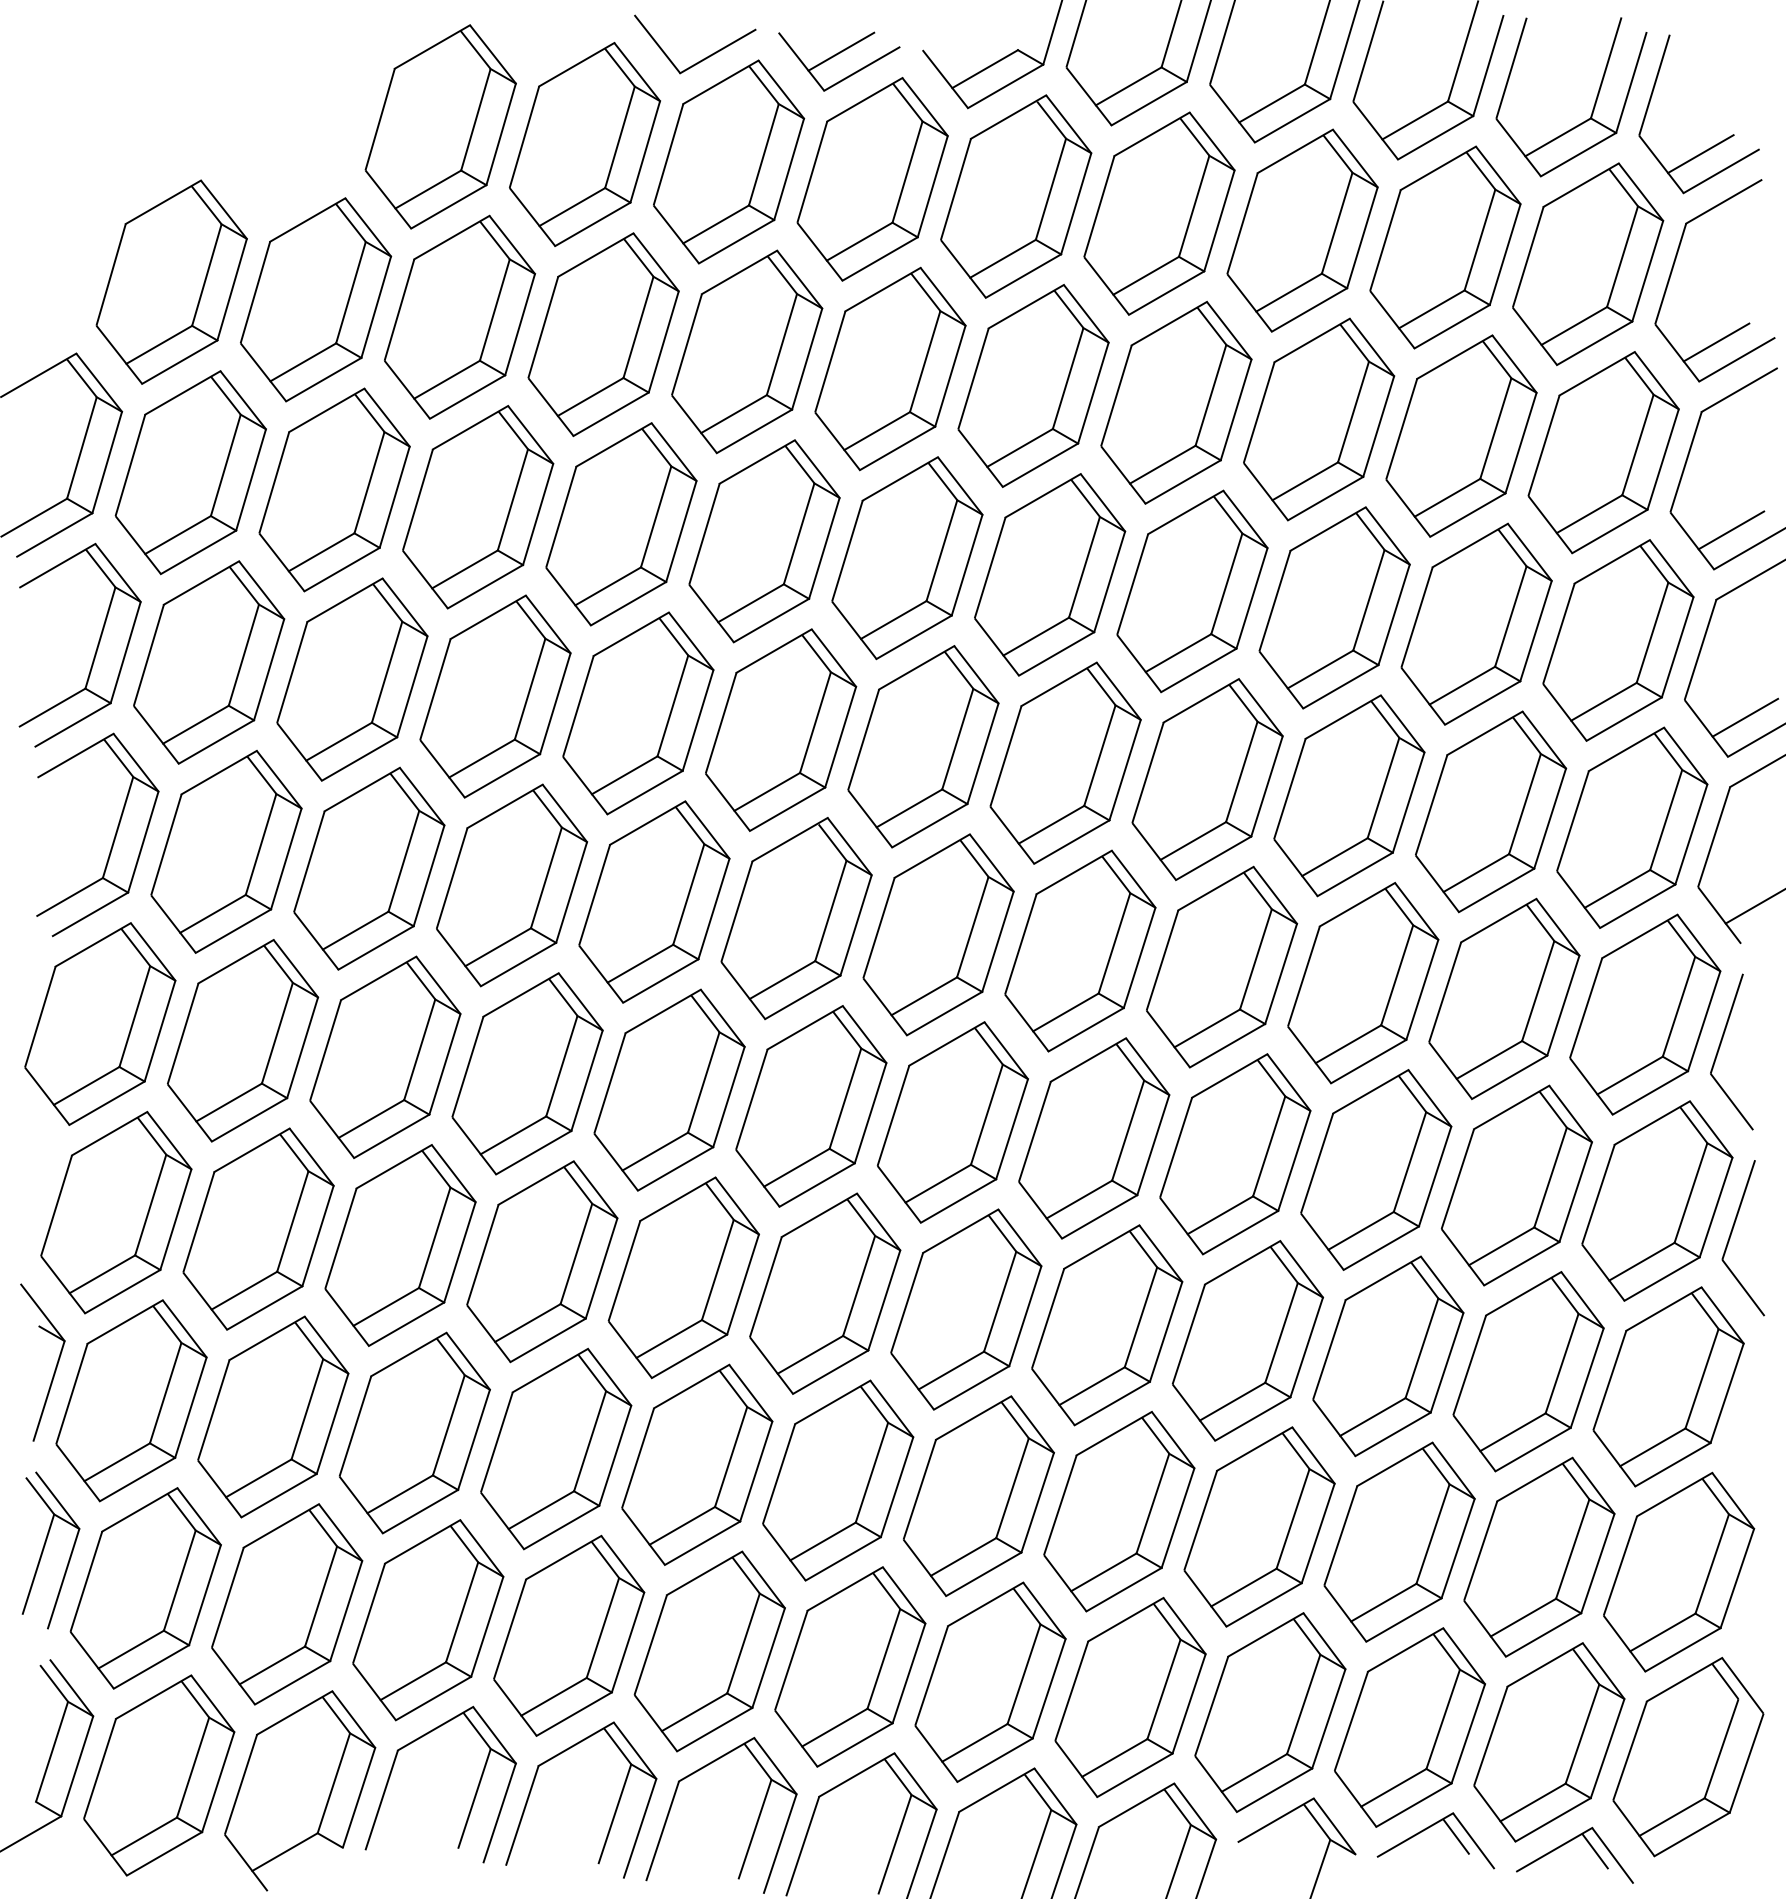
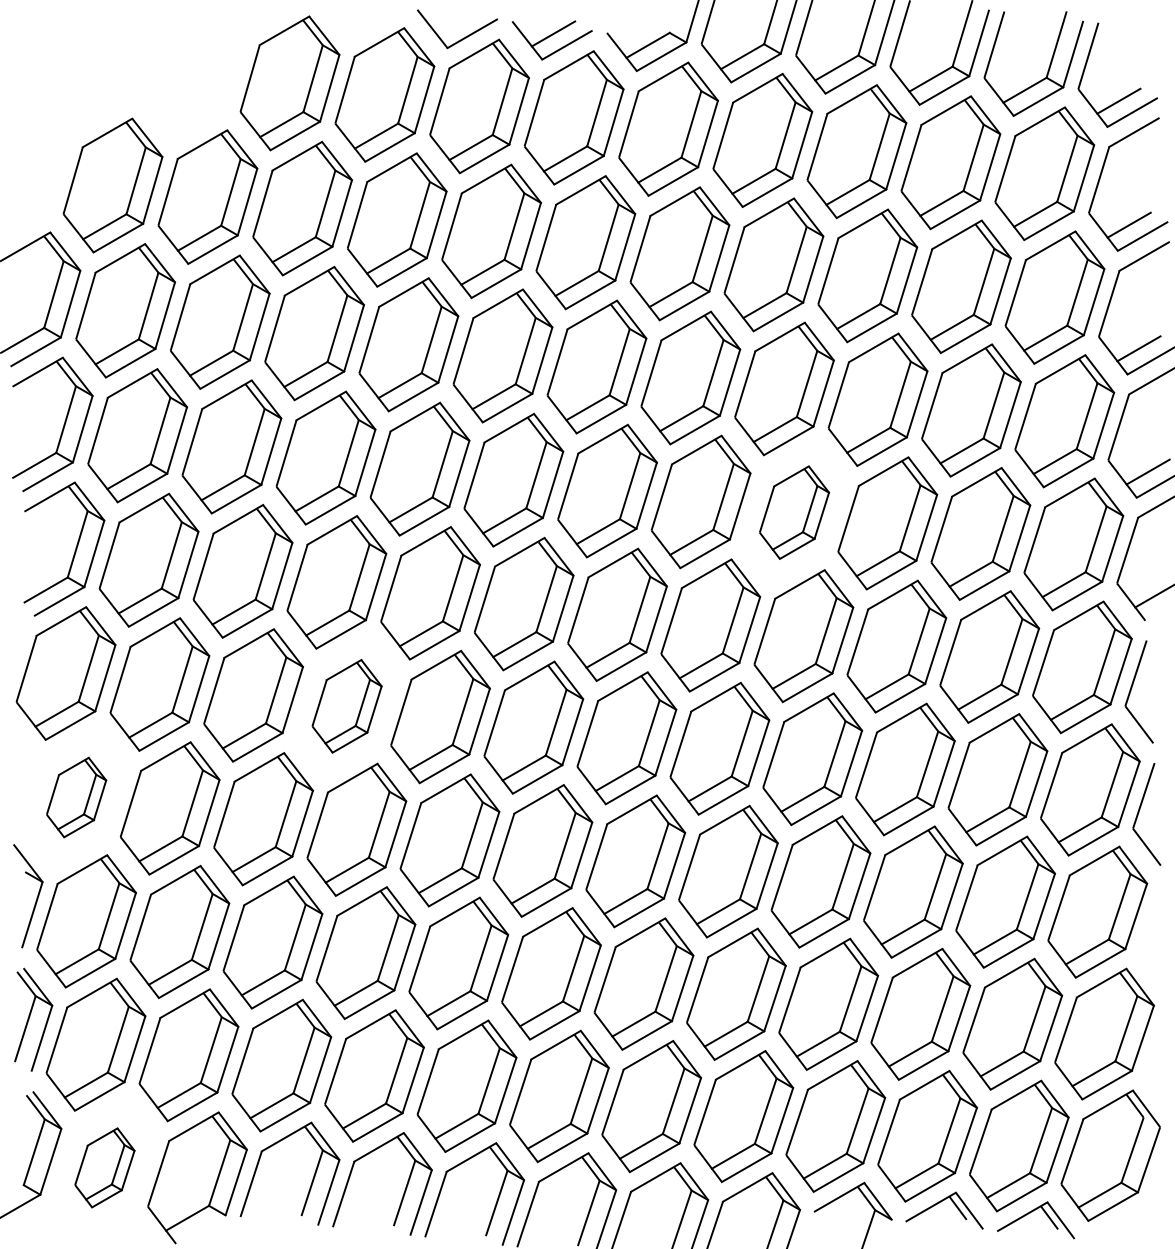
part: (1207, 779) -> (794, 512), size x0.7
part: (526, 1074) -> (346, 706), size x0.7
part: (116, 1212) -> (76, 797), size x0.6
part: (158, 1774) -> (104, 1167), size x0.6

